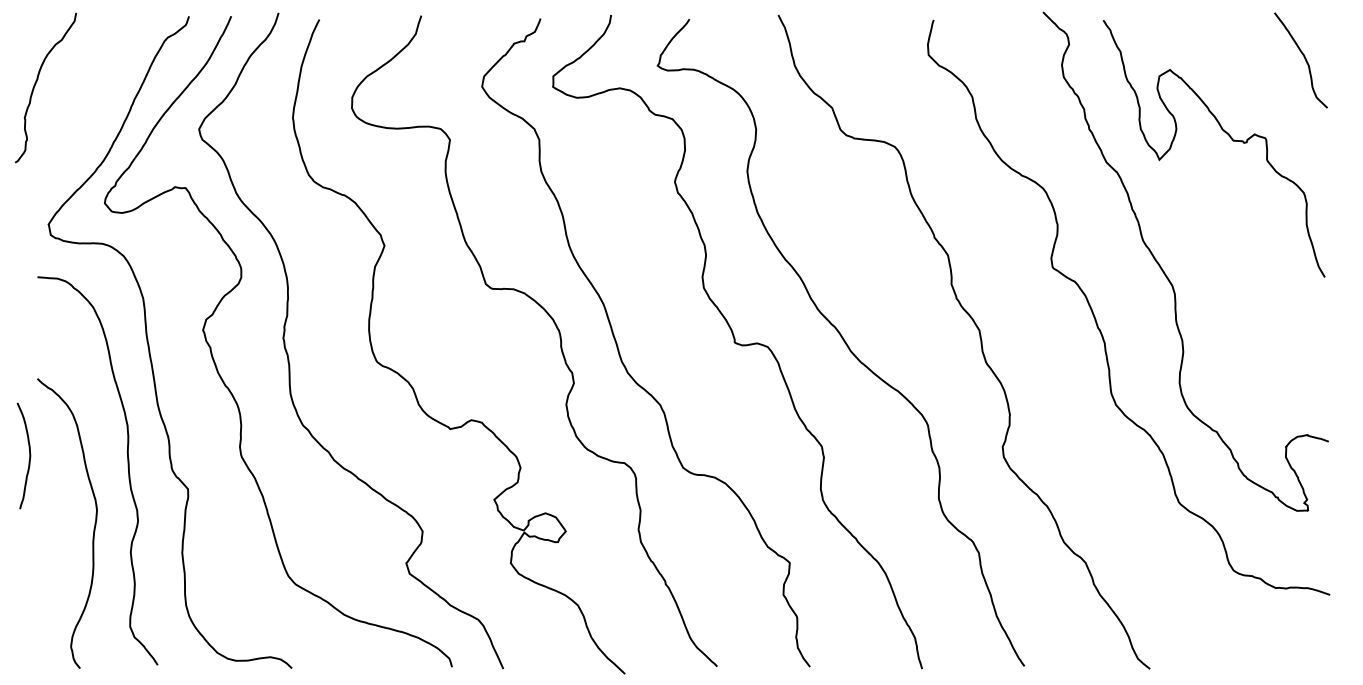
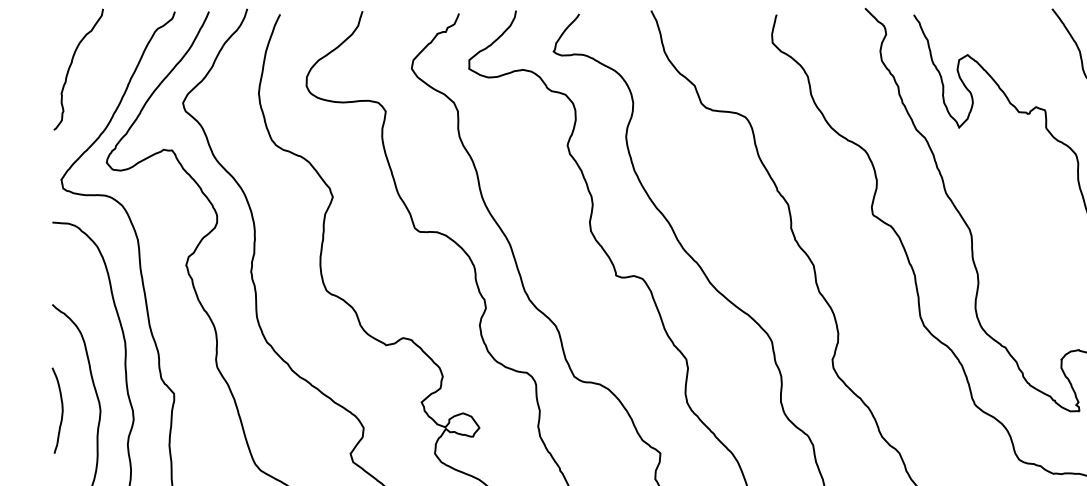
curve: (36, 84) -> (71, 66), moved
curve: (29, 455) -> (62, 410), moved

